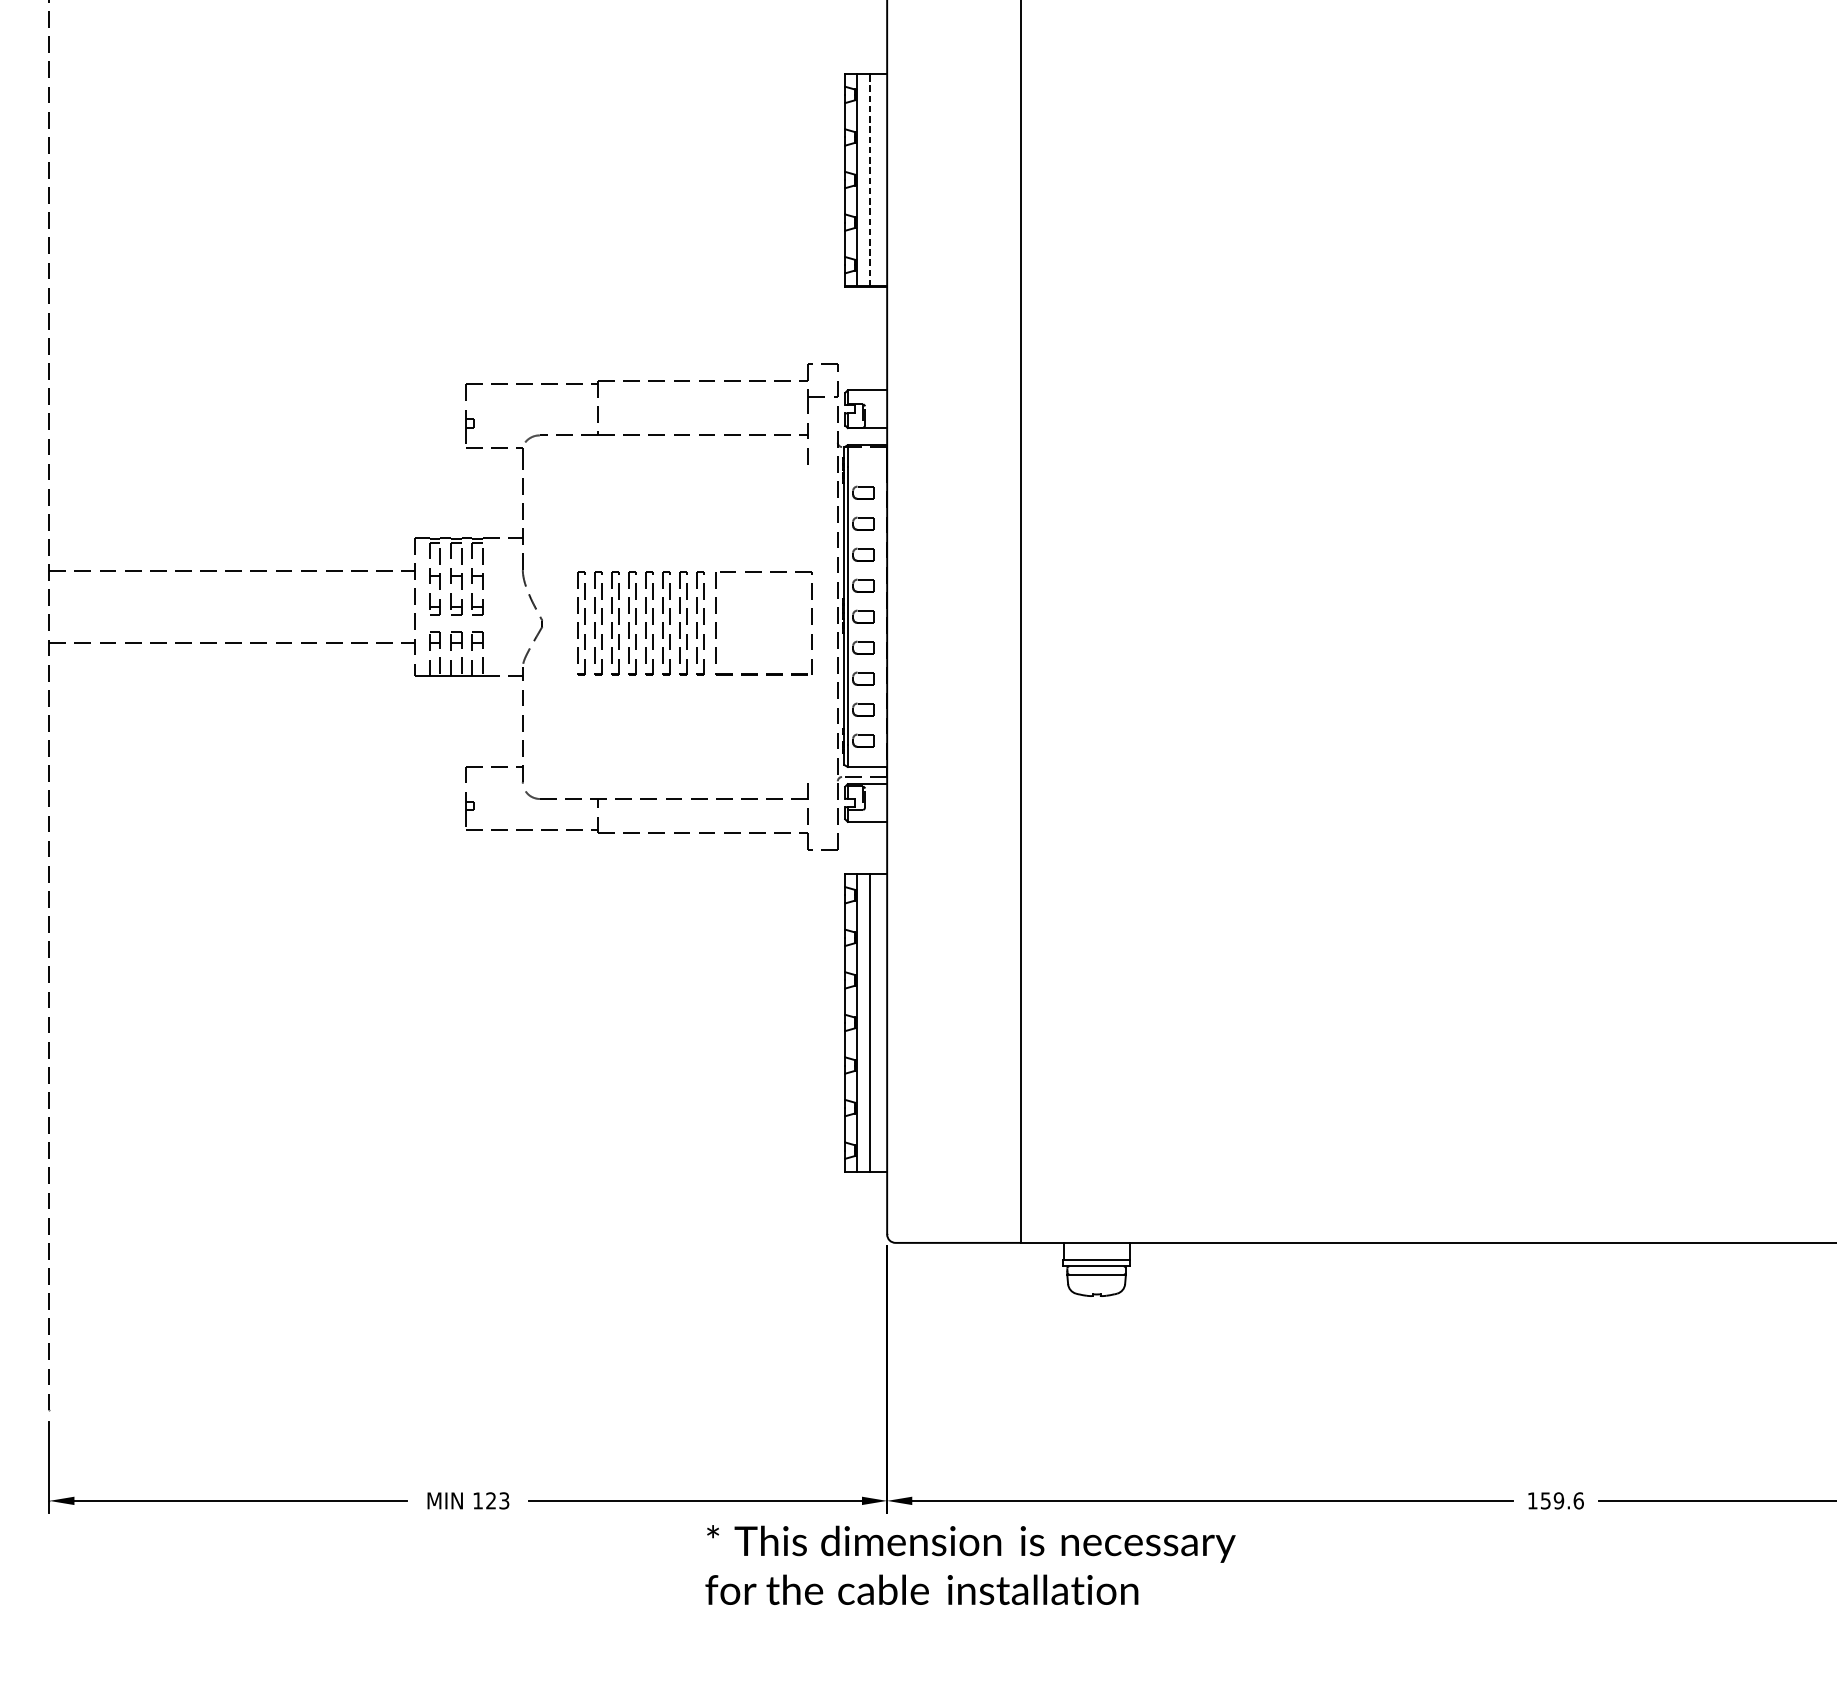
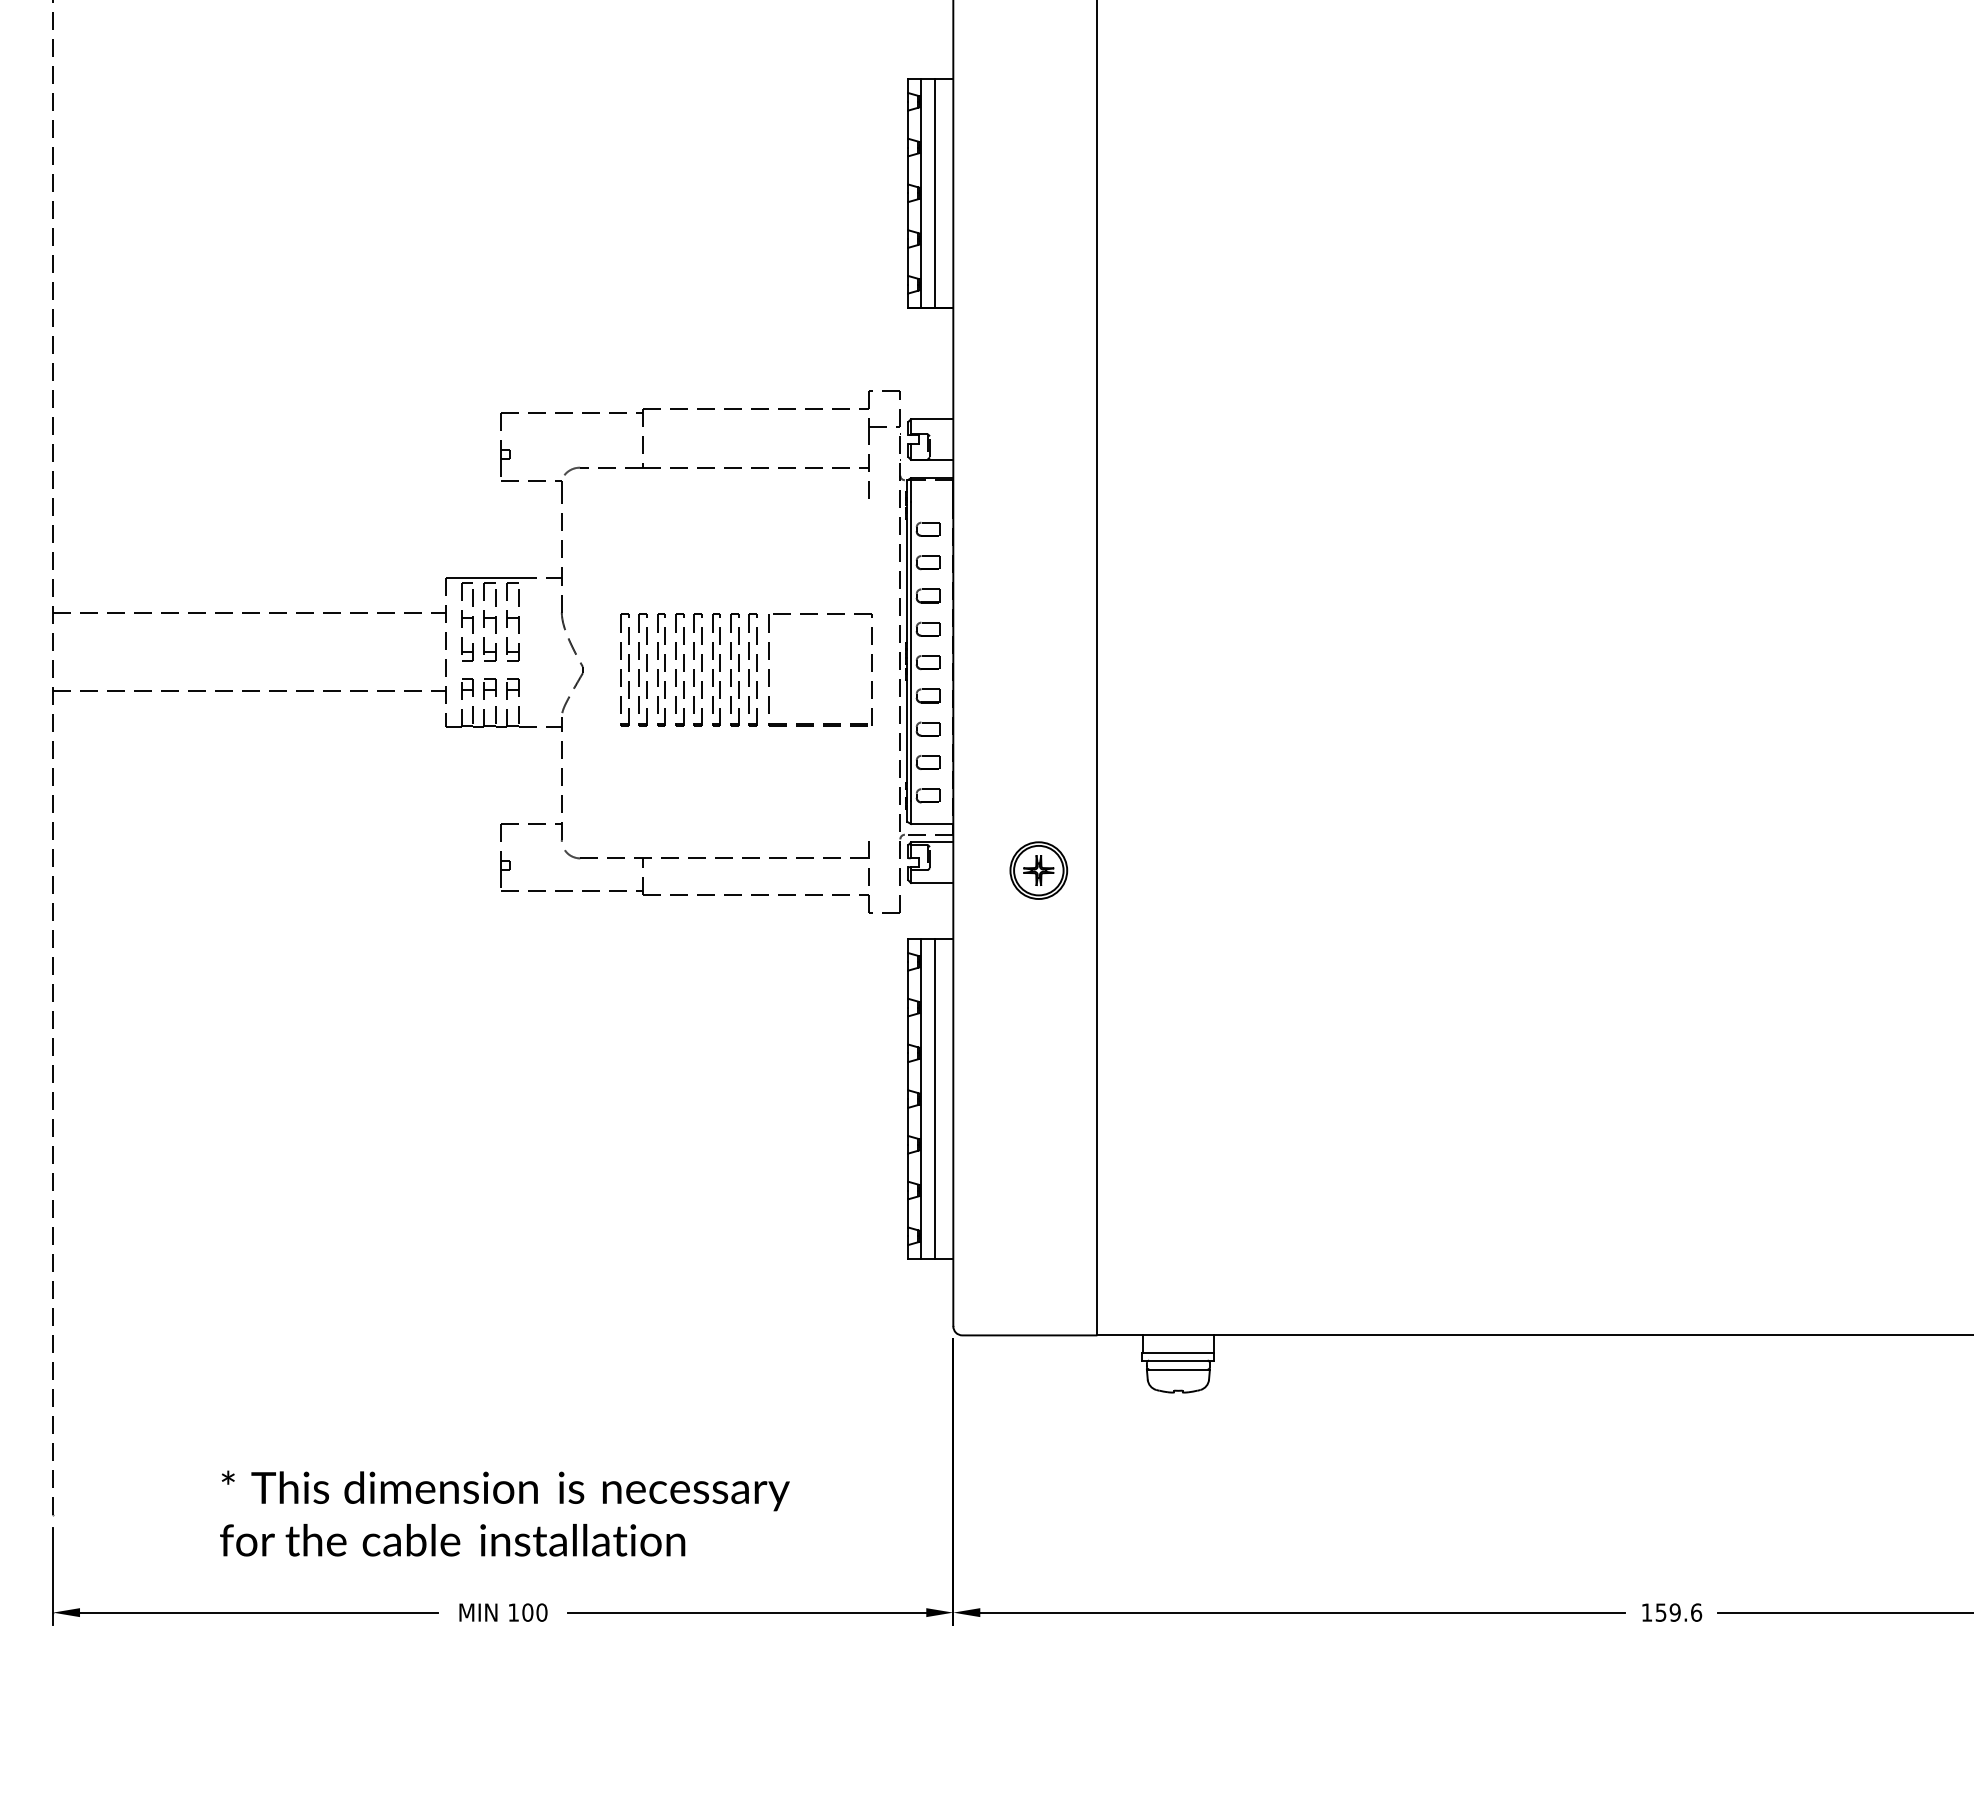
line: (870, 179) -> (935, 192), dashed -> solid
part: (966, 810) -> (1038, 870), added
text: (497, 1500) -> (534, 1612), 123 -> 100
text: (970, 1564) -> (504, 1513), moved

